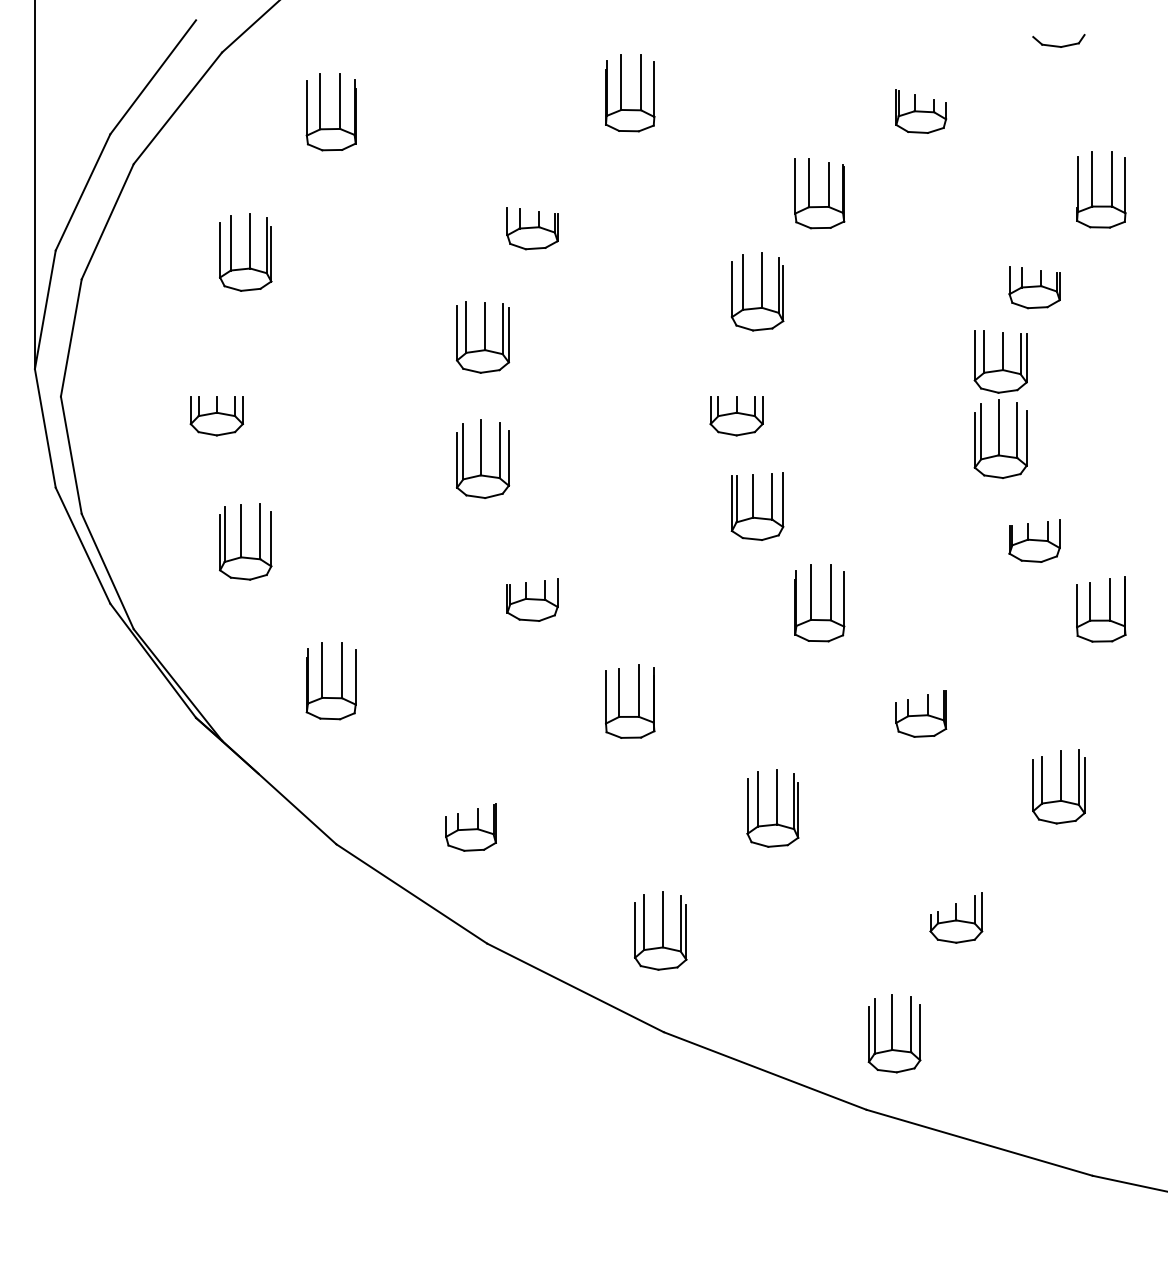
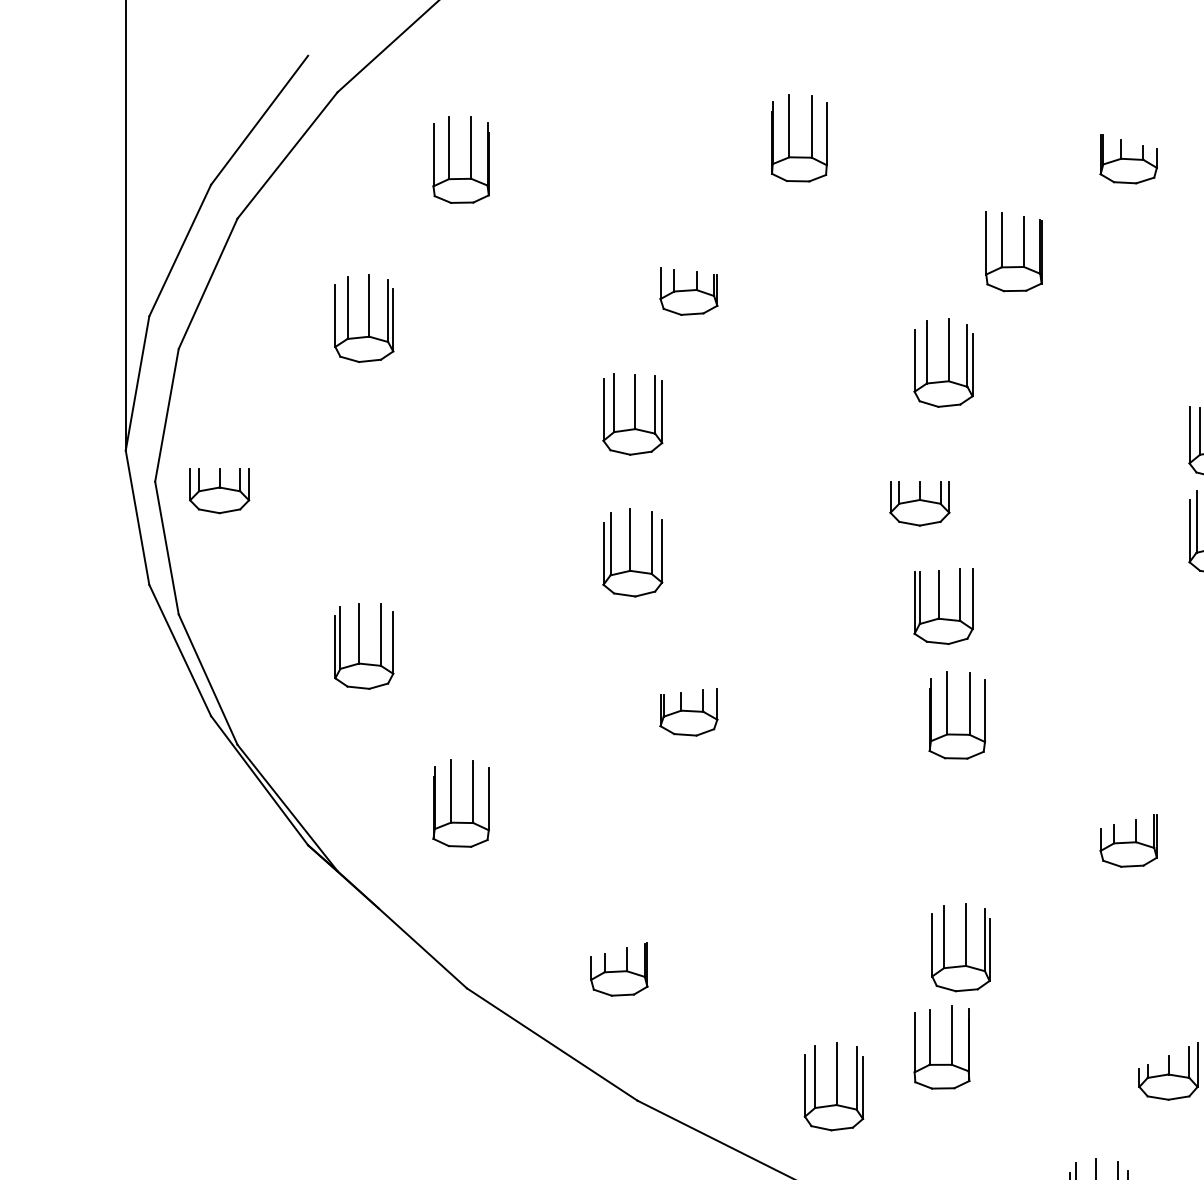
part: (216, 416) -> (219, 491), moved
part: (811, 603) -> (948, 715), moved
part: (638, 701) -> (951, 1047), moved

